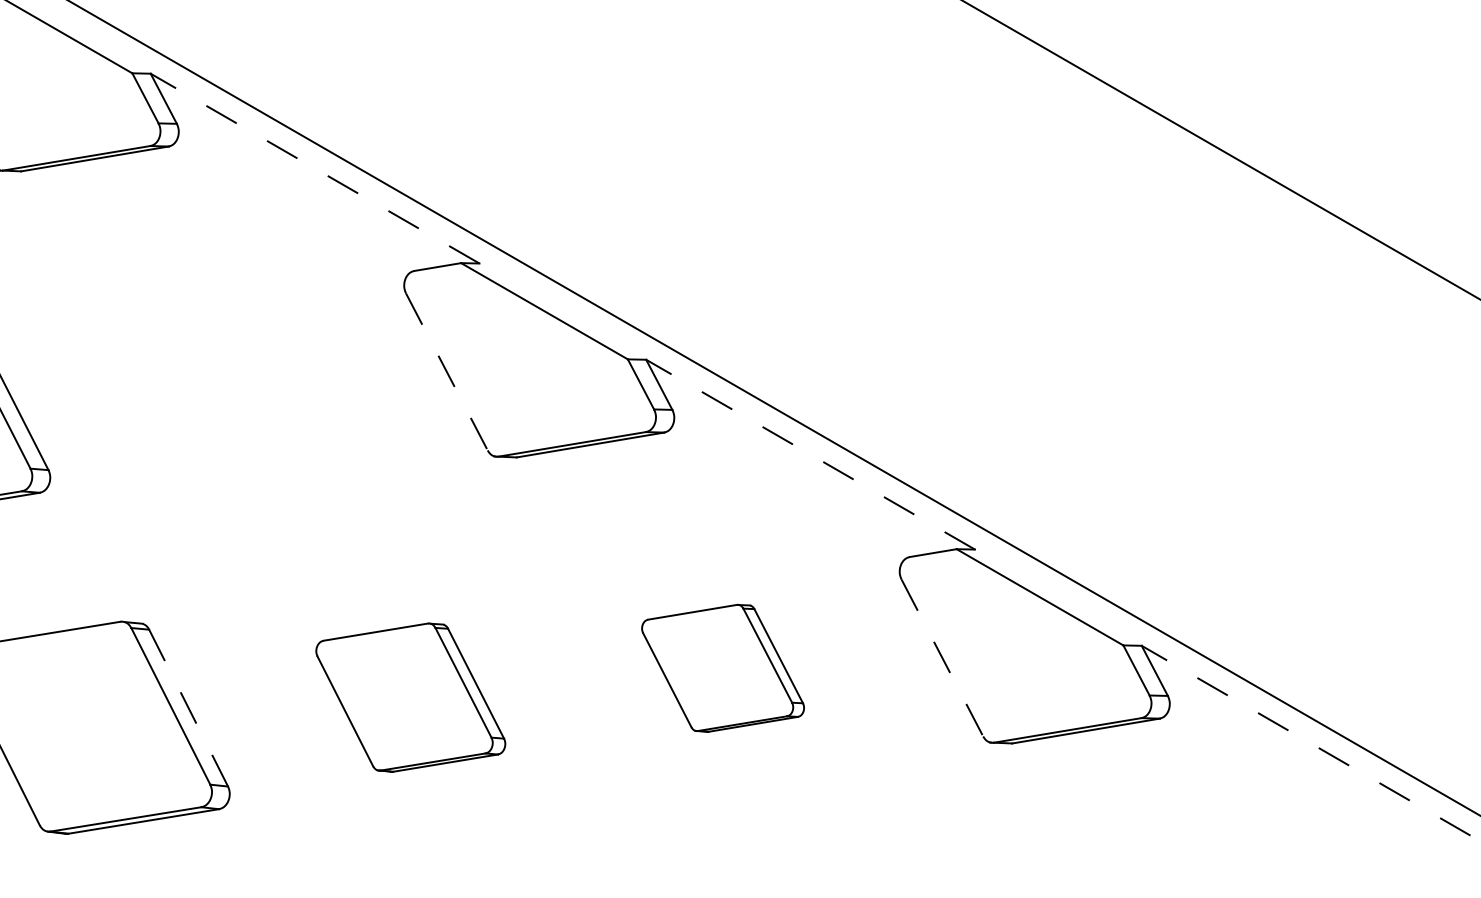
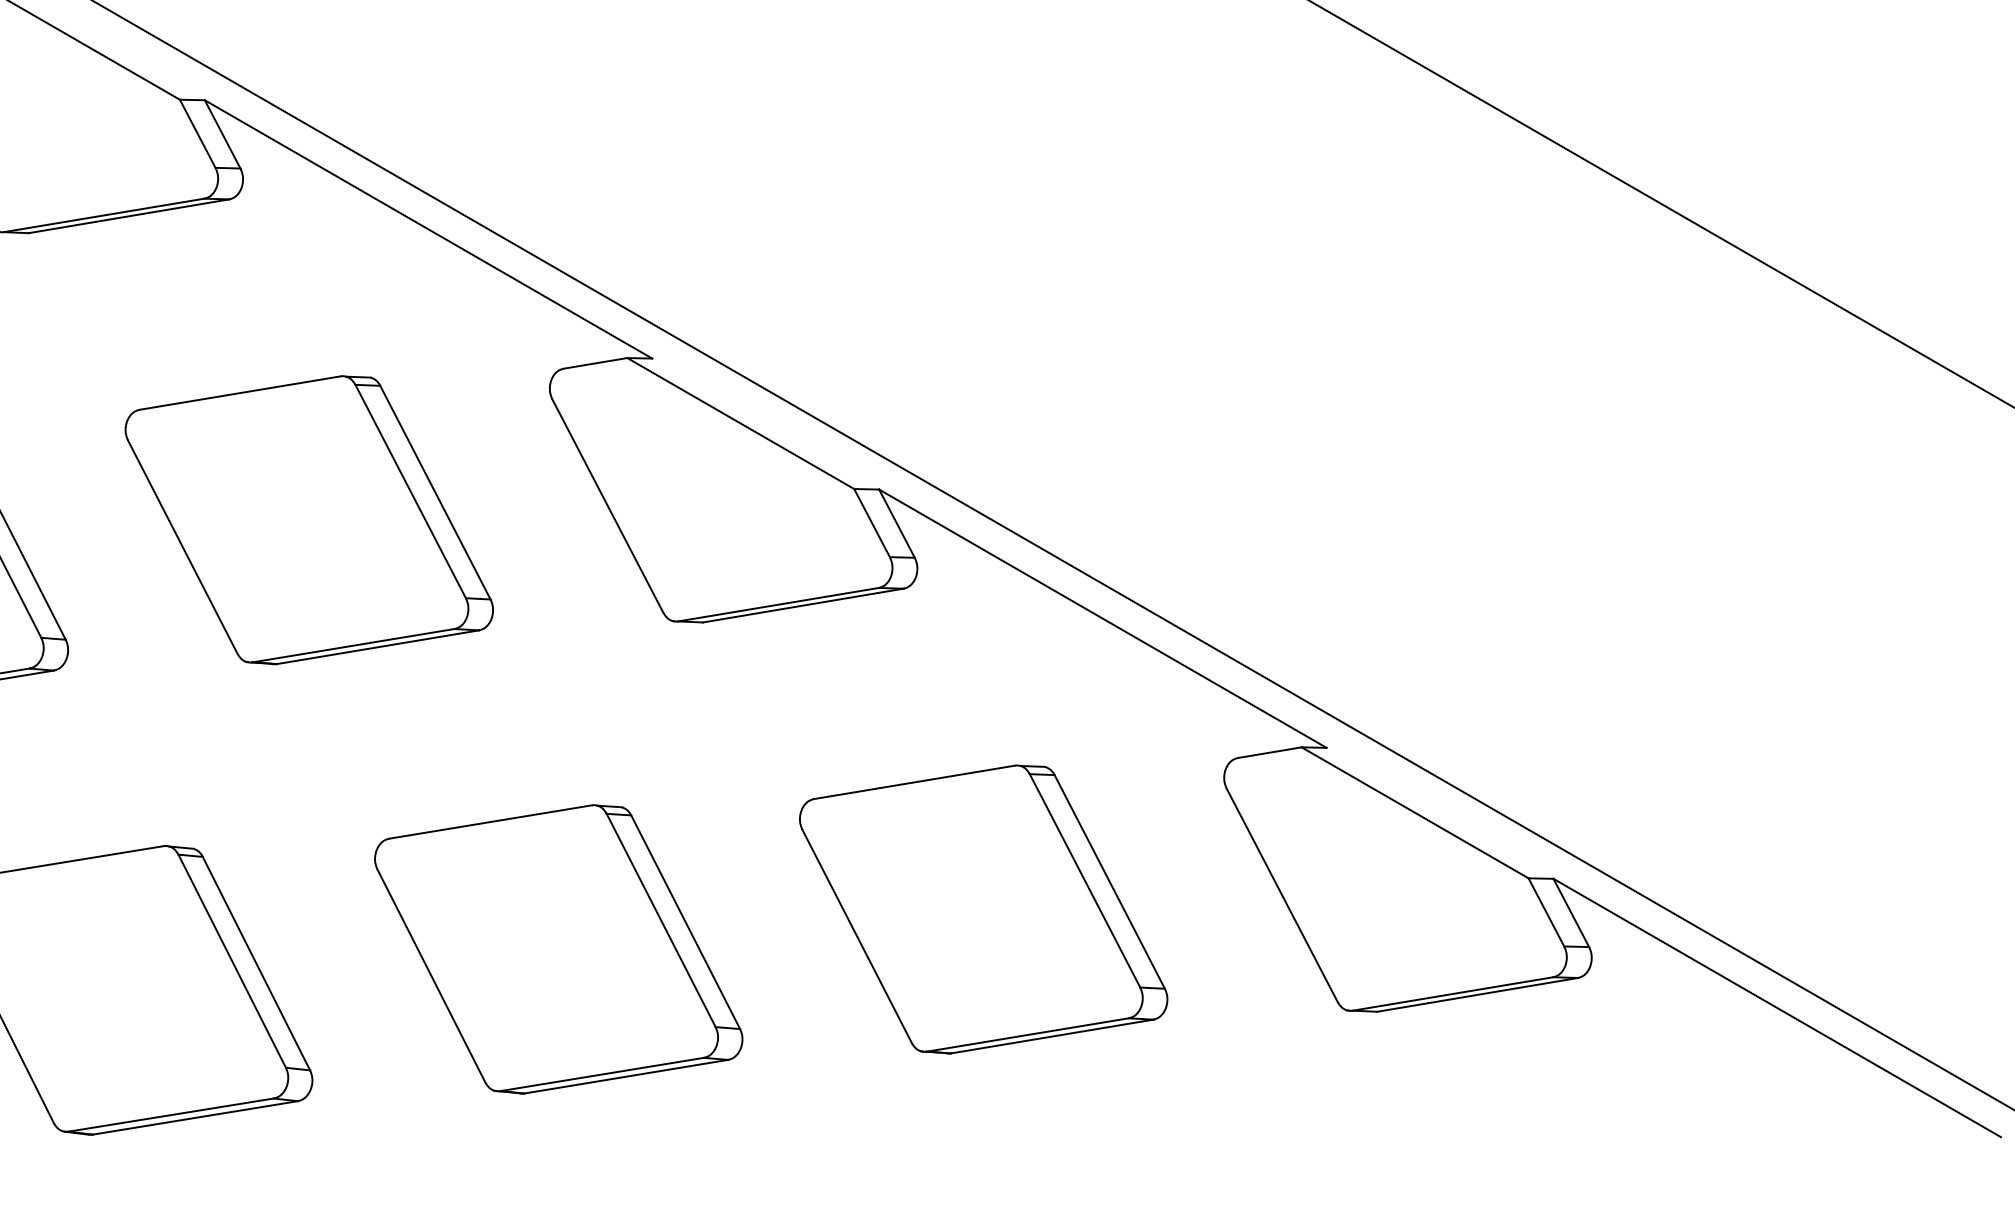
line: (315, 168) -> (428, 229), dashed -> solid
line: (447, 372) -> (608, 506), dashed -> solid
part: (226, 382) -> (308, 520), added
line: (810, 454) -> (1102, 618), dashed -> solid
line: (942, 658) -> (1282, 895), dashed -> solid
part: (722, 668) -> (983, 909), size x1.67
part: (410, 697) -> (558, 949), size x1.43
line: (188, 708) -> (256, 964), dashed -> solid
line: (1305, 740) -> (1776, 1007), dashed -> solid

